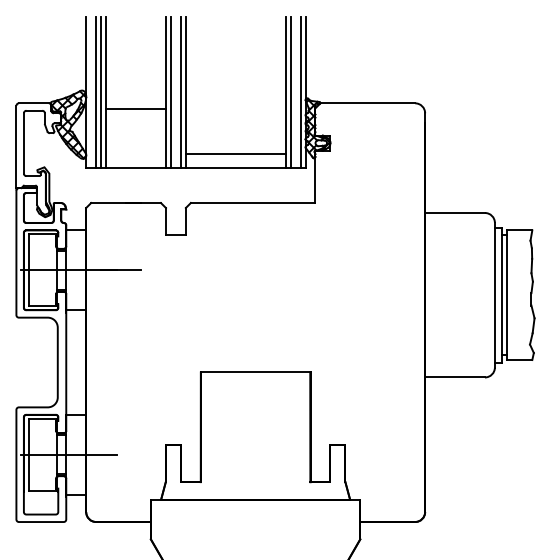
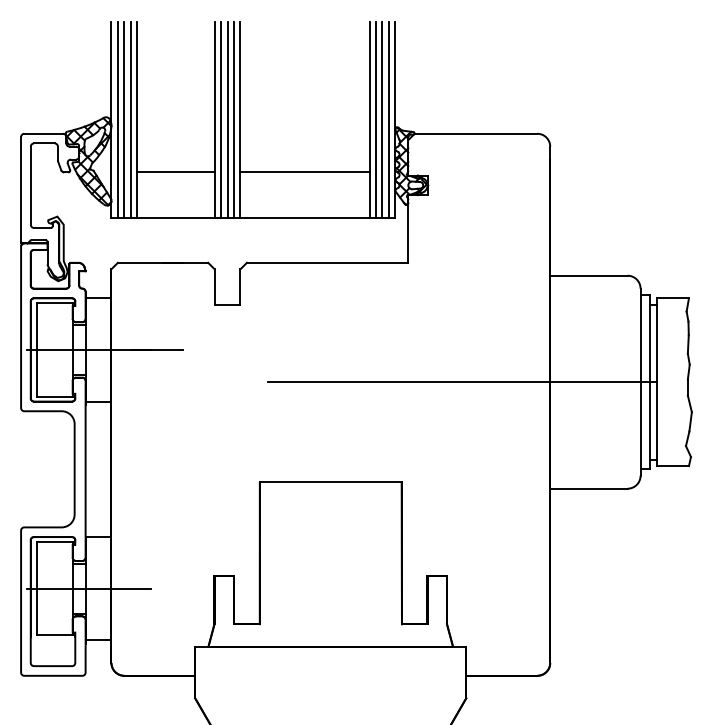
line: (91, 92) -> (118, 119), added
line: (175, 92) -> (227, 119), added
line: (295, 92) -> (382, 119), added
line: (135, 109) -> (175, 172), moved
line: (235, 154) -> (304, 172), moved
line: (357, 295) -> (462, 382), added

